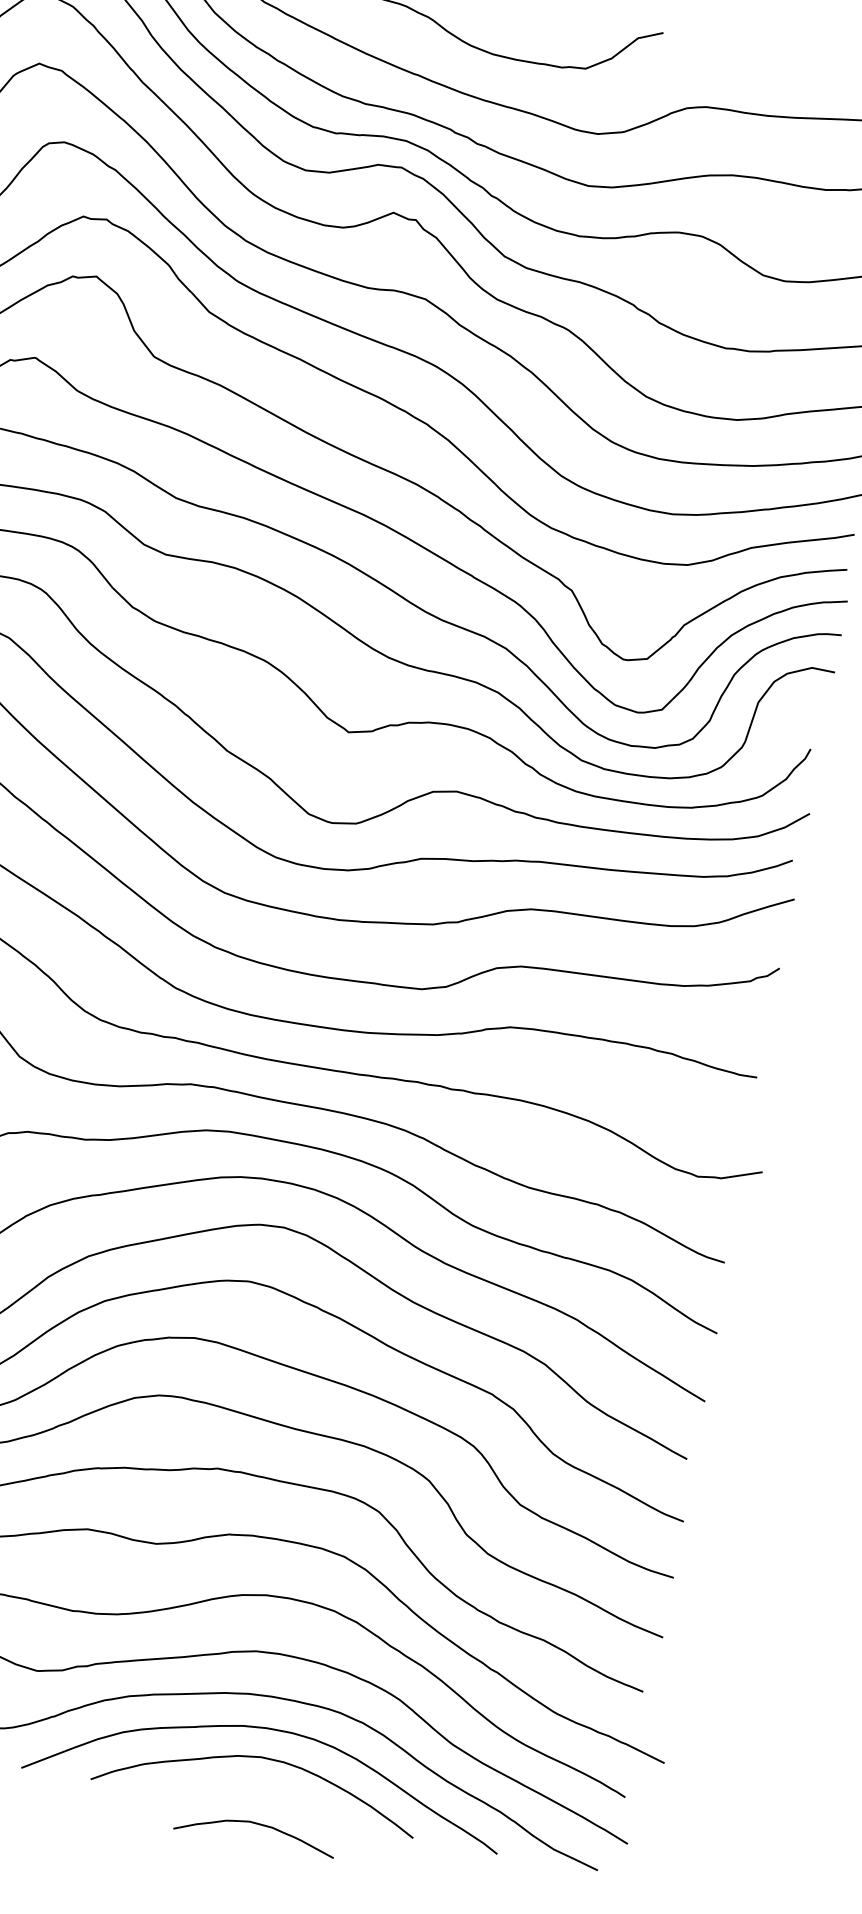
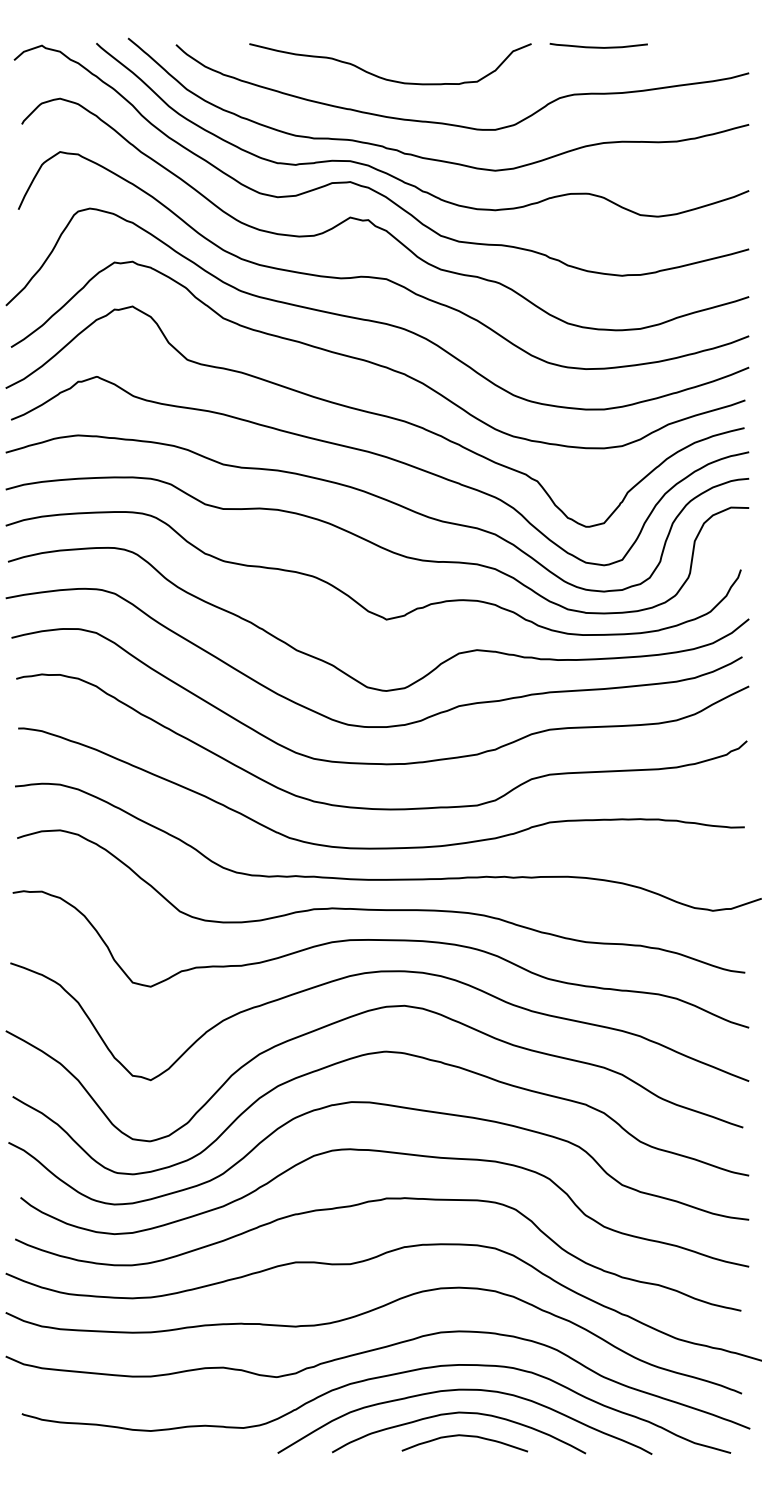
curve: (748, 51) -> (598, 46), added
curve: (256, 1824) -> (464, 1436), moved

